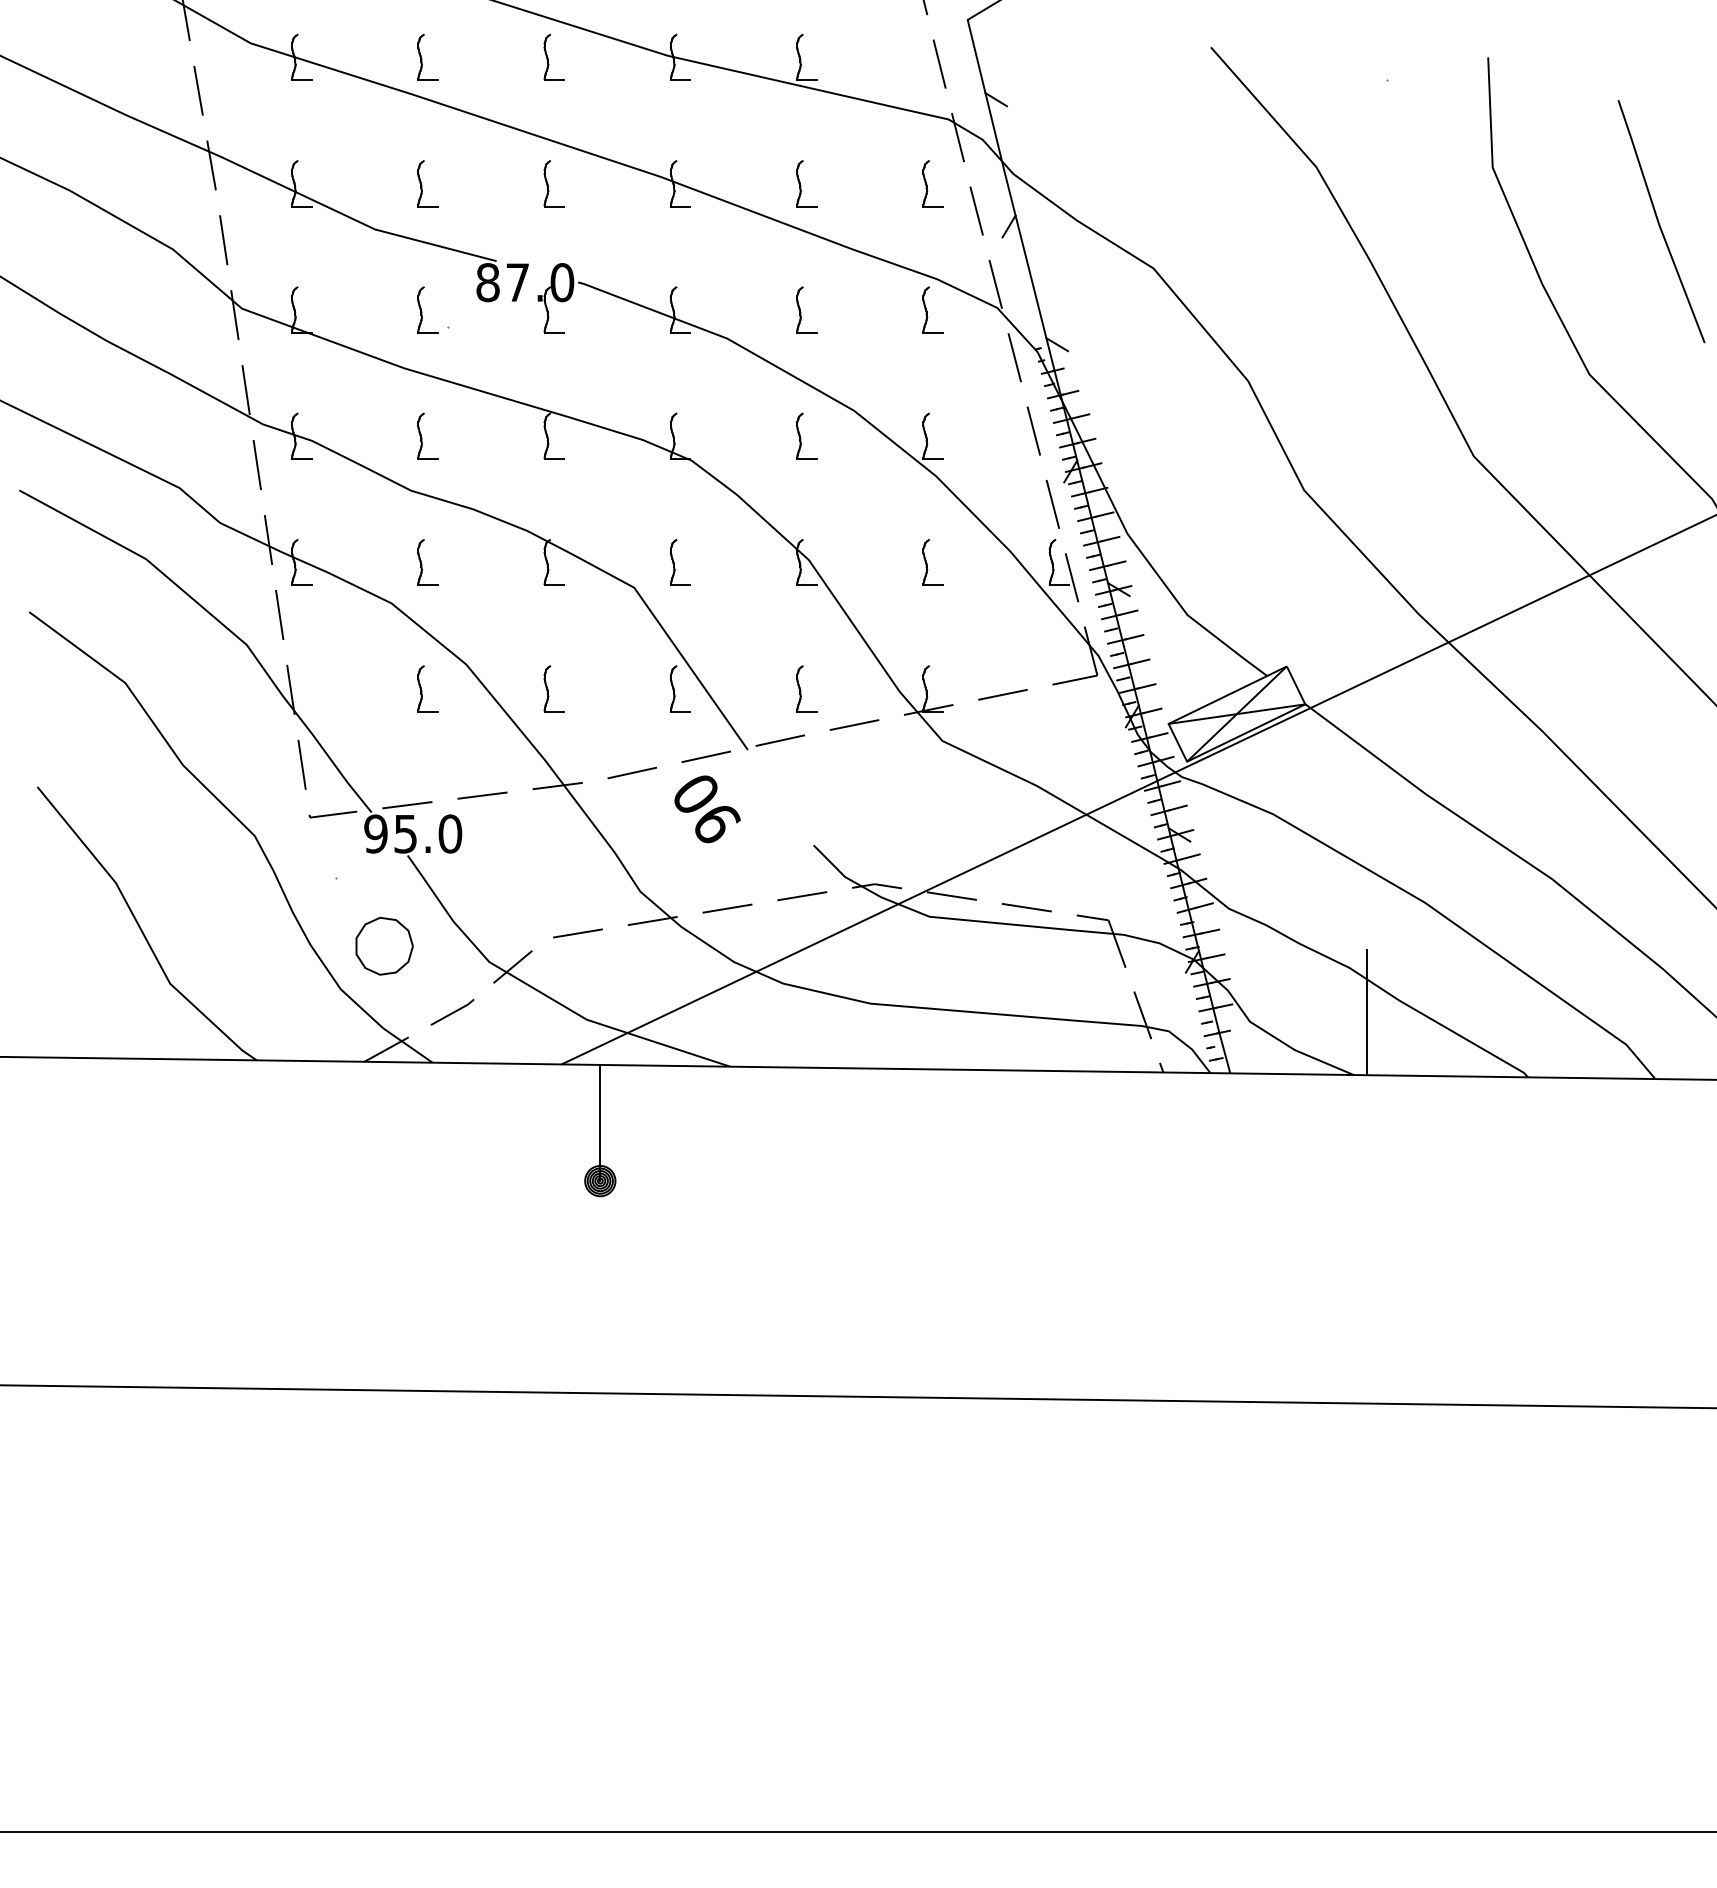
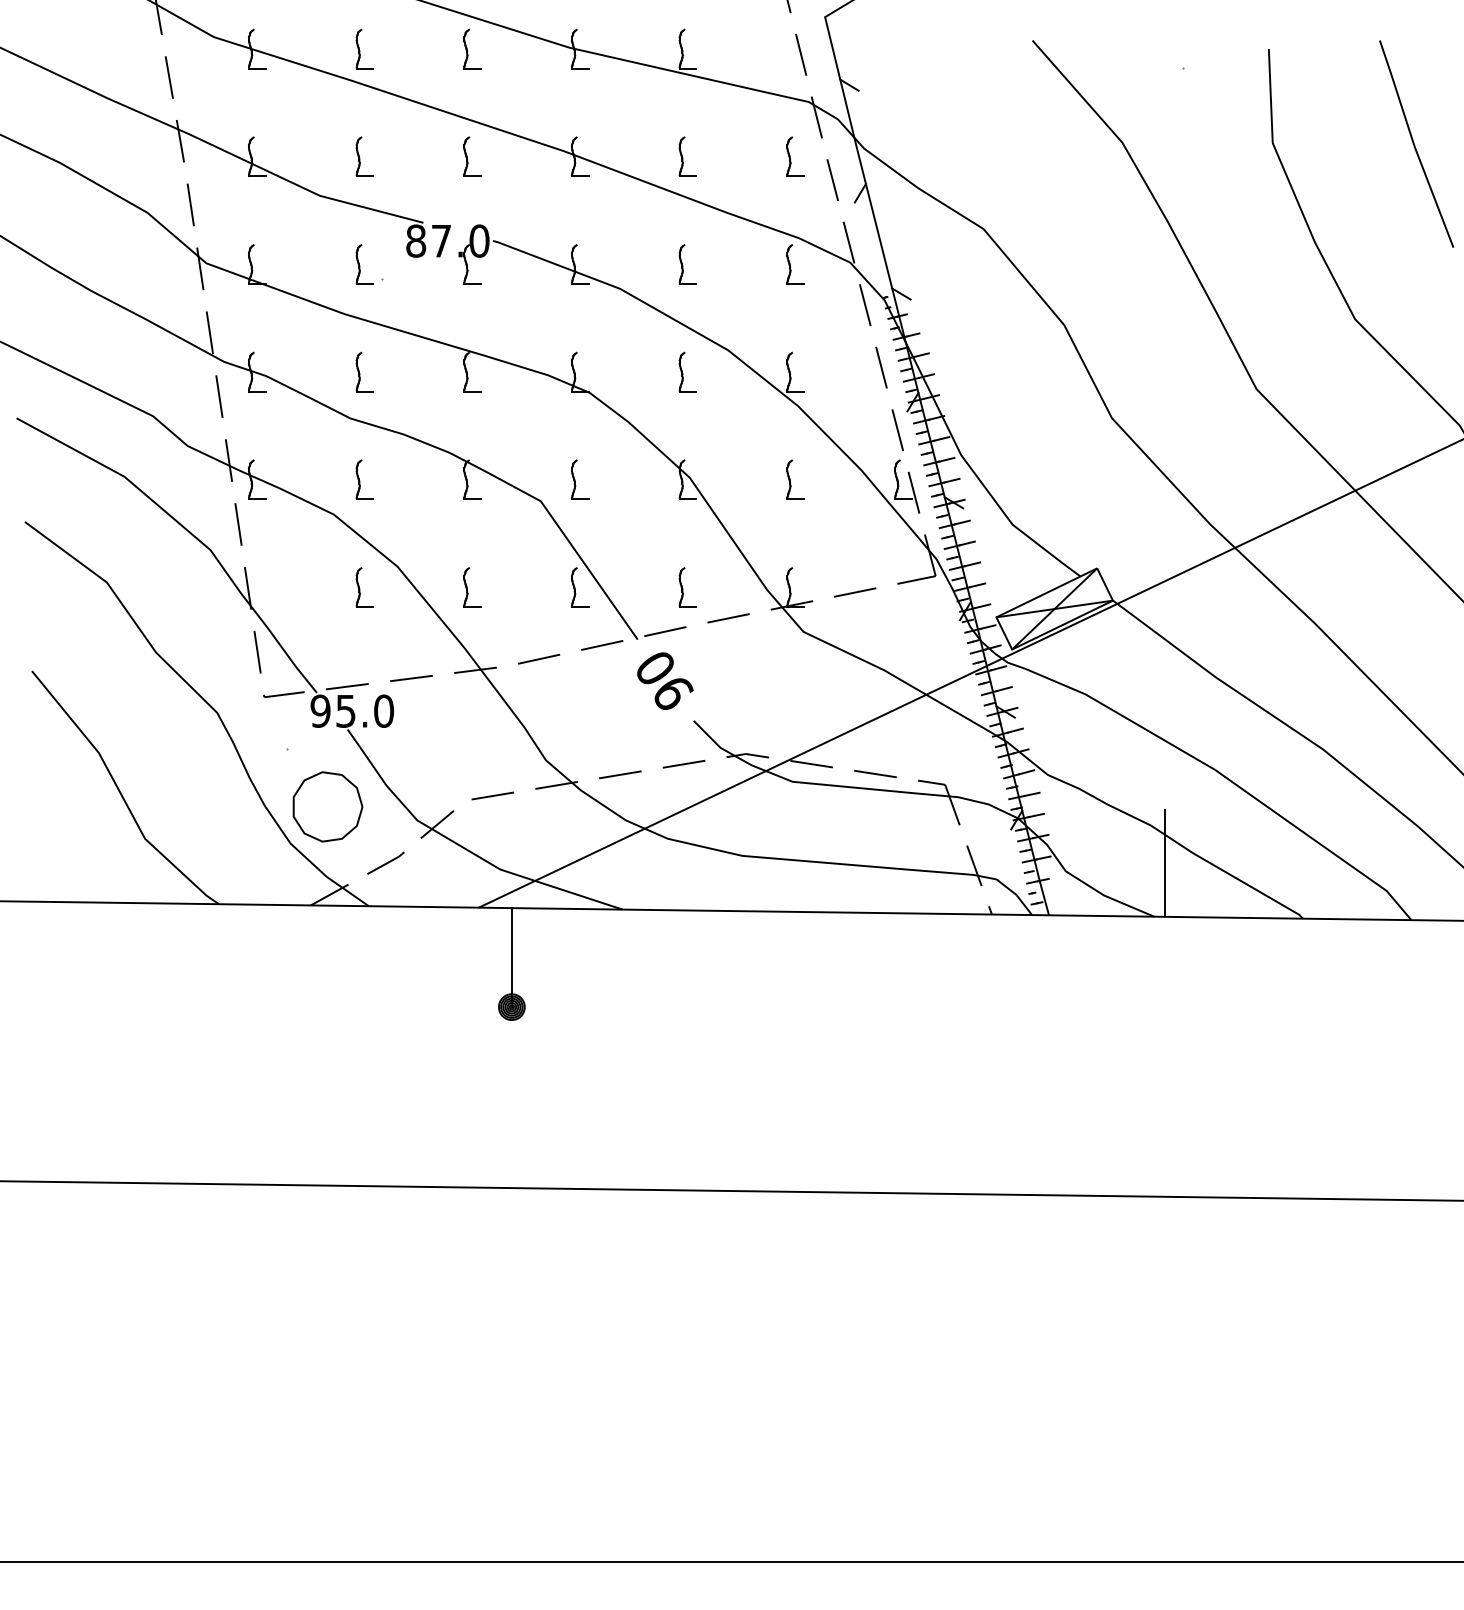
line: (1659, 220) -> (1414, 143), moved
text: (707, 808) -> (665, 680), moved
part: (384, 945) -> (327, 806), size x1.43

